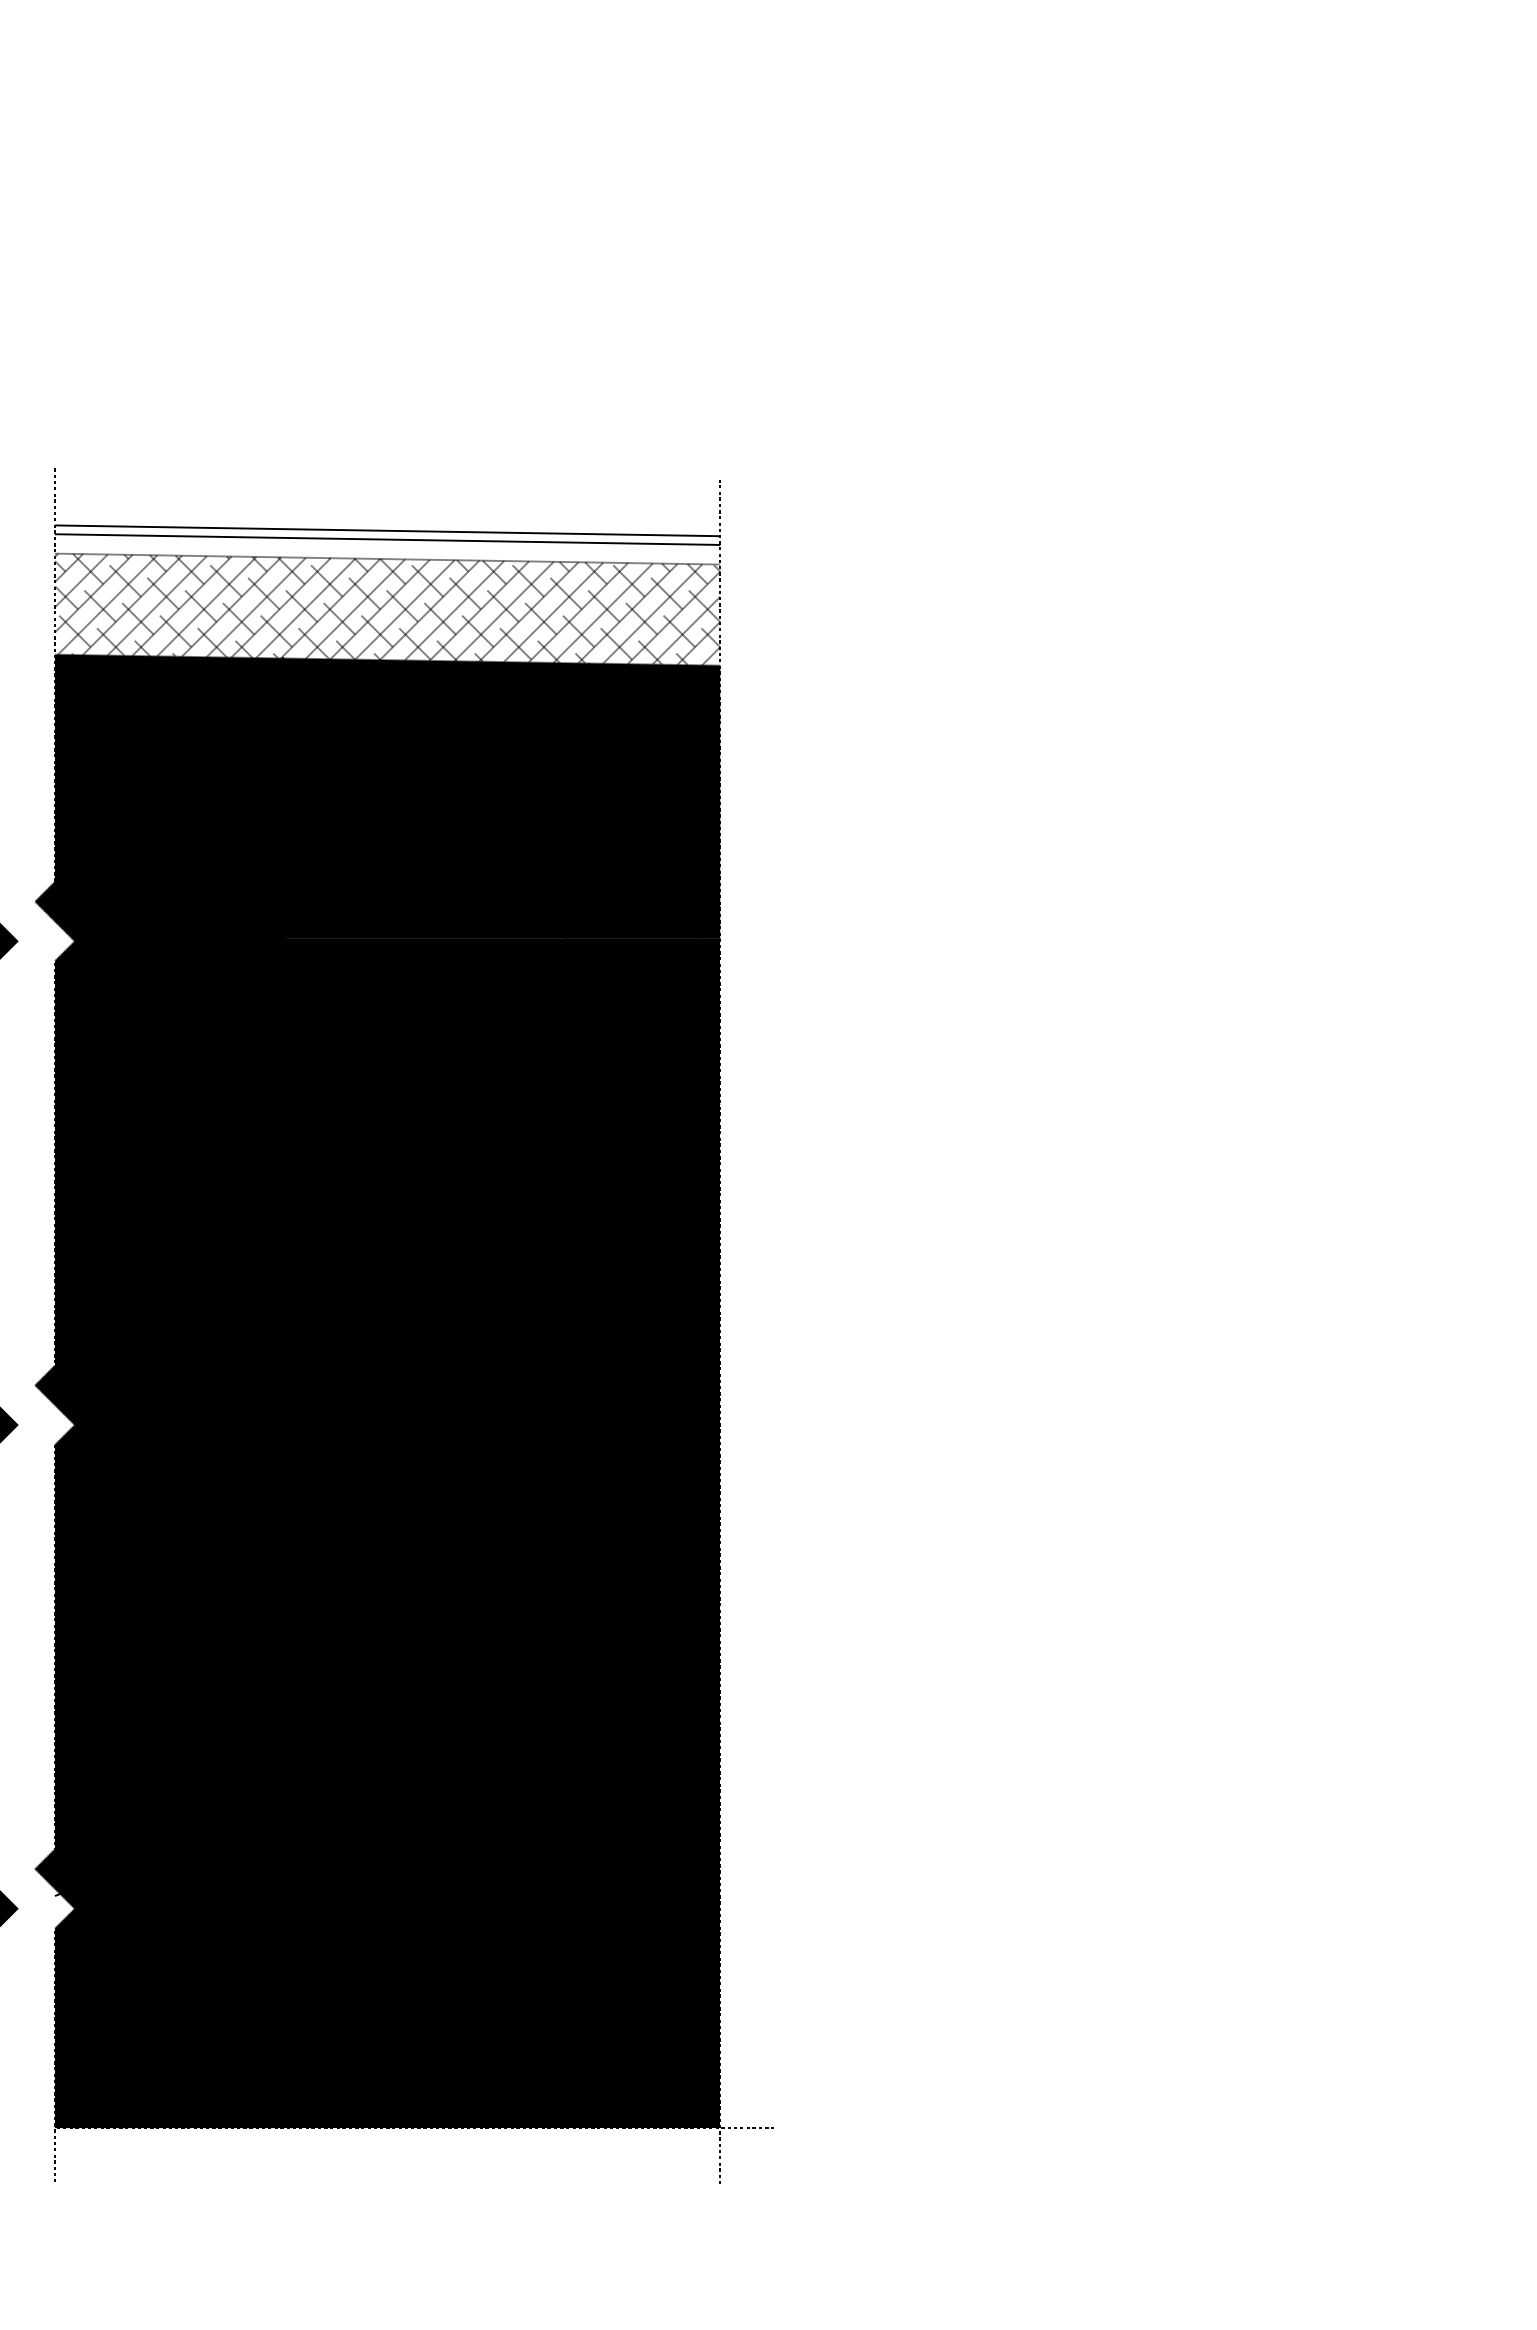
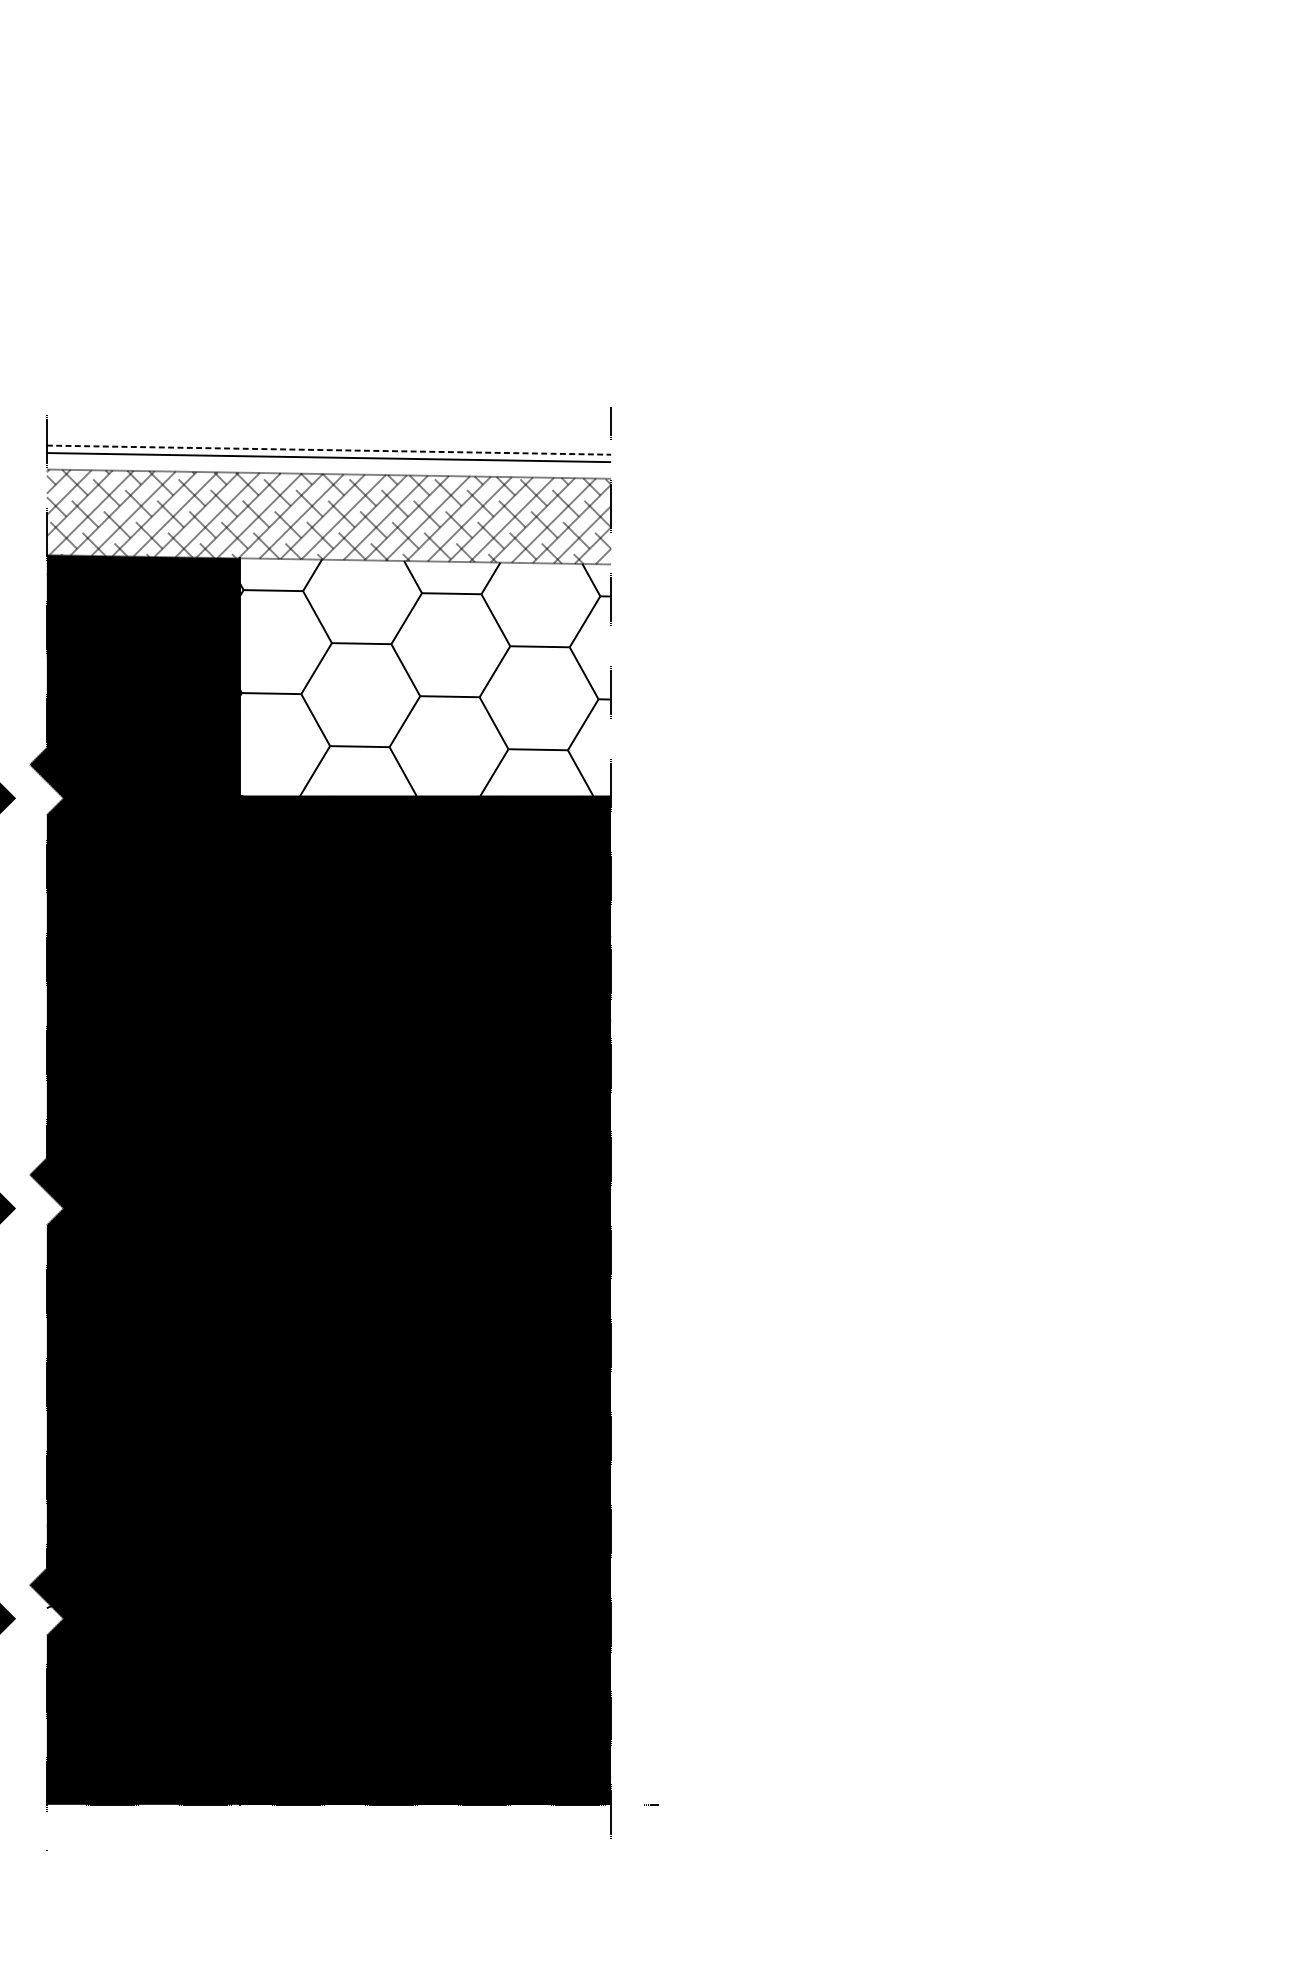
line: (387, 530) -> (328, 449), solid -> dashed
fill: (501, 798) -> (425, 677), removed

